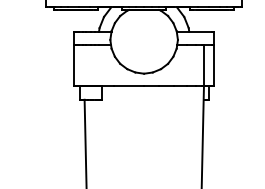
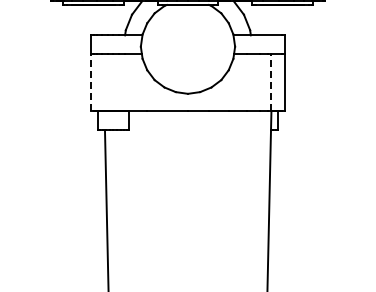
line: (74, 65) -> (90, 82), solid -> dashed
line: (204, 65) -> (271, 82), solid -> dashed

